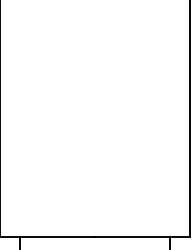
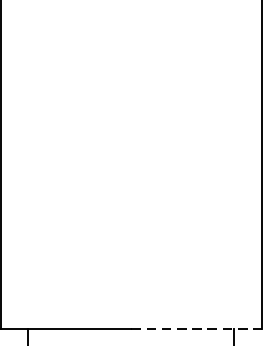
line: (142, 237) -> (197, 328), solid -> dashed

